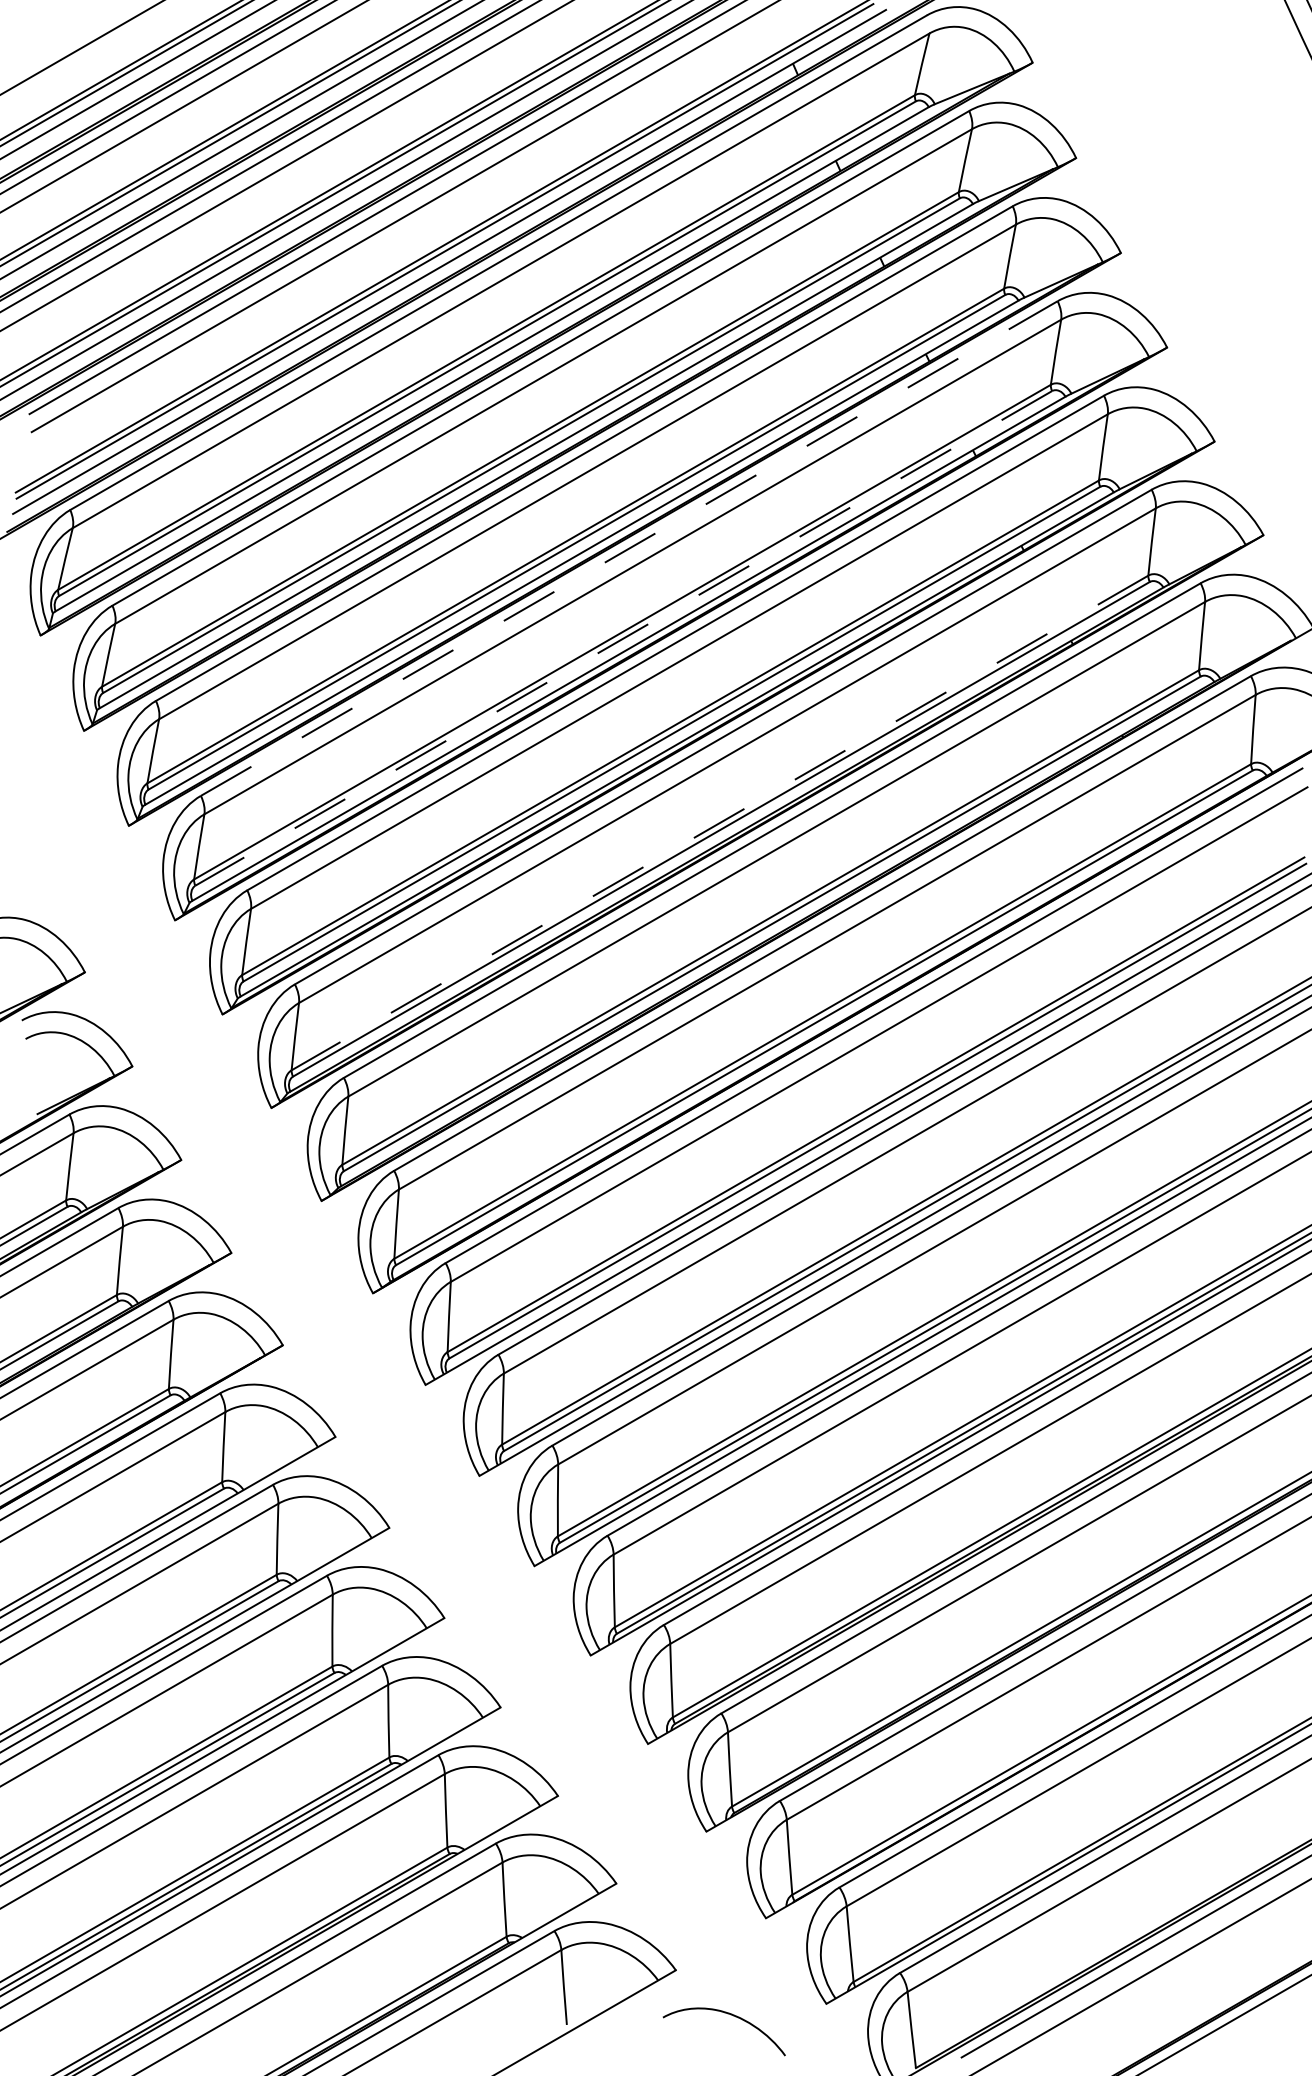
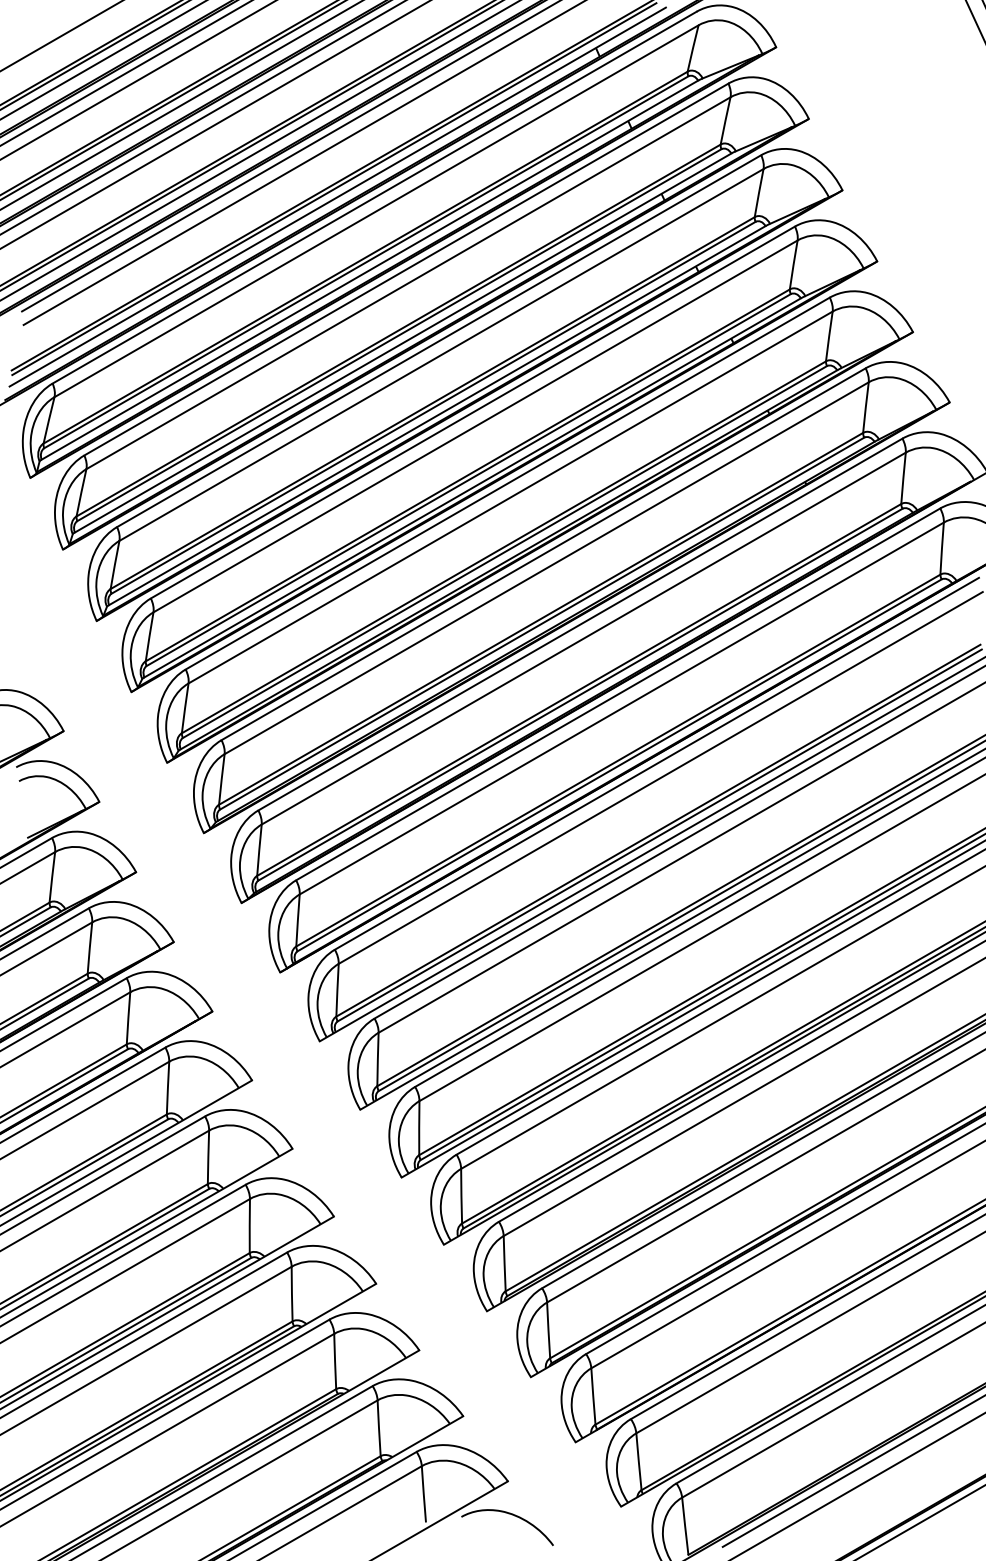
line: (629, 548) -> (473, 412), dashed -> solid
line: (623, 638) -> (468, 480), dashed -> solid
line: (719, 822) -> (540, 618), dashed -> solid
curve: (727, 2014) -> (509, 1514), moved

